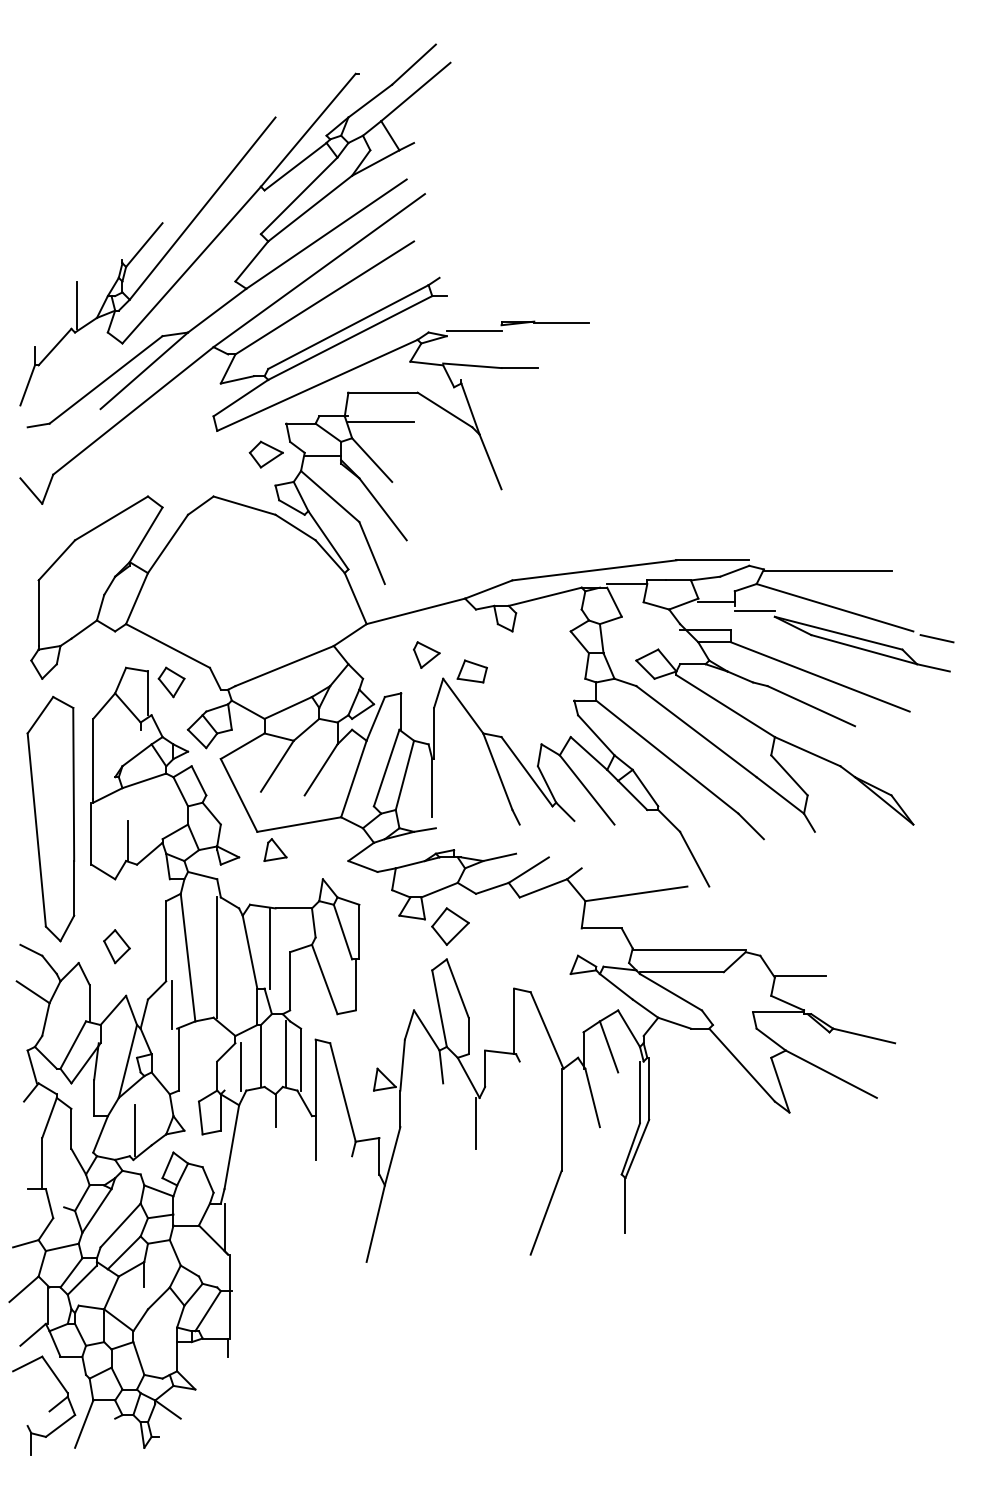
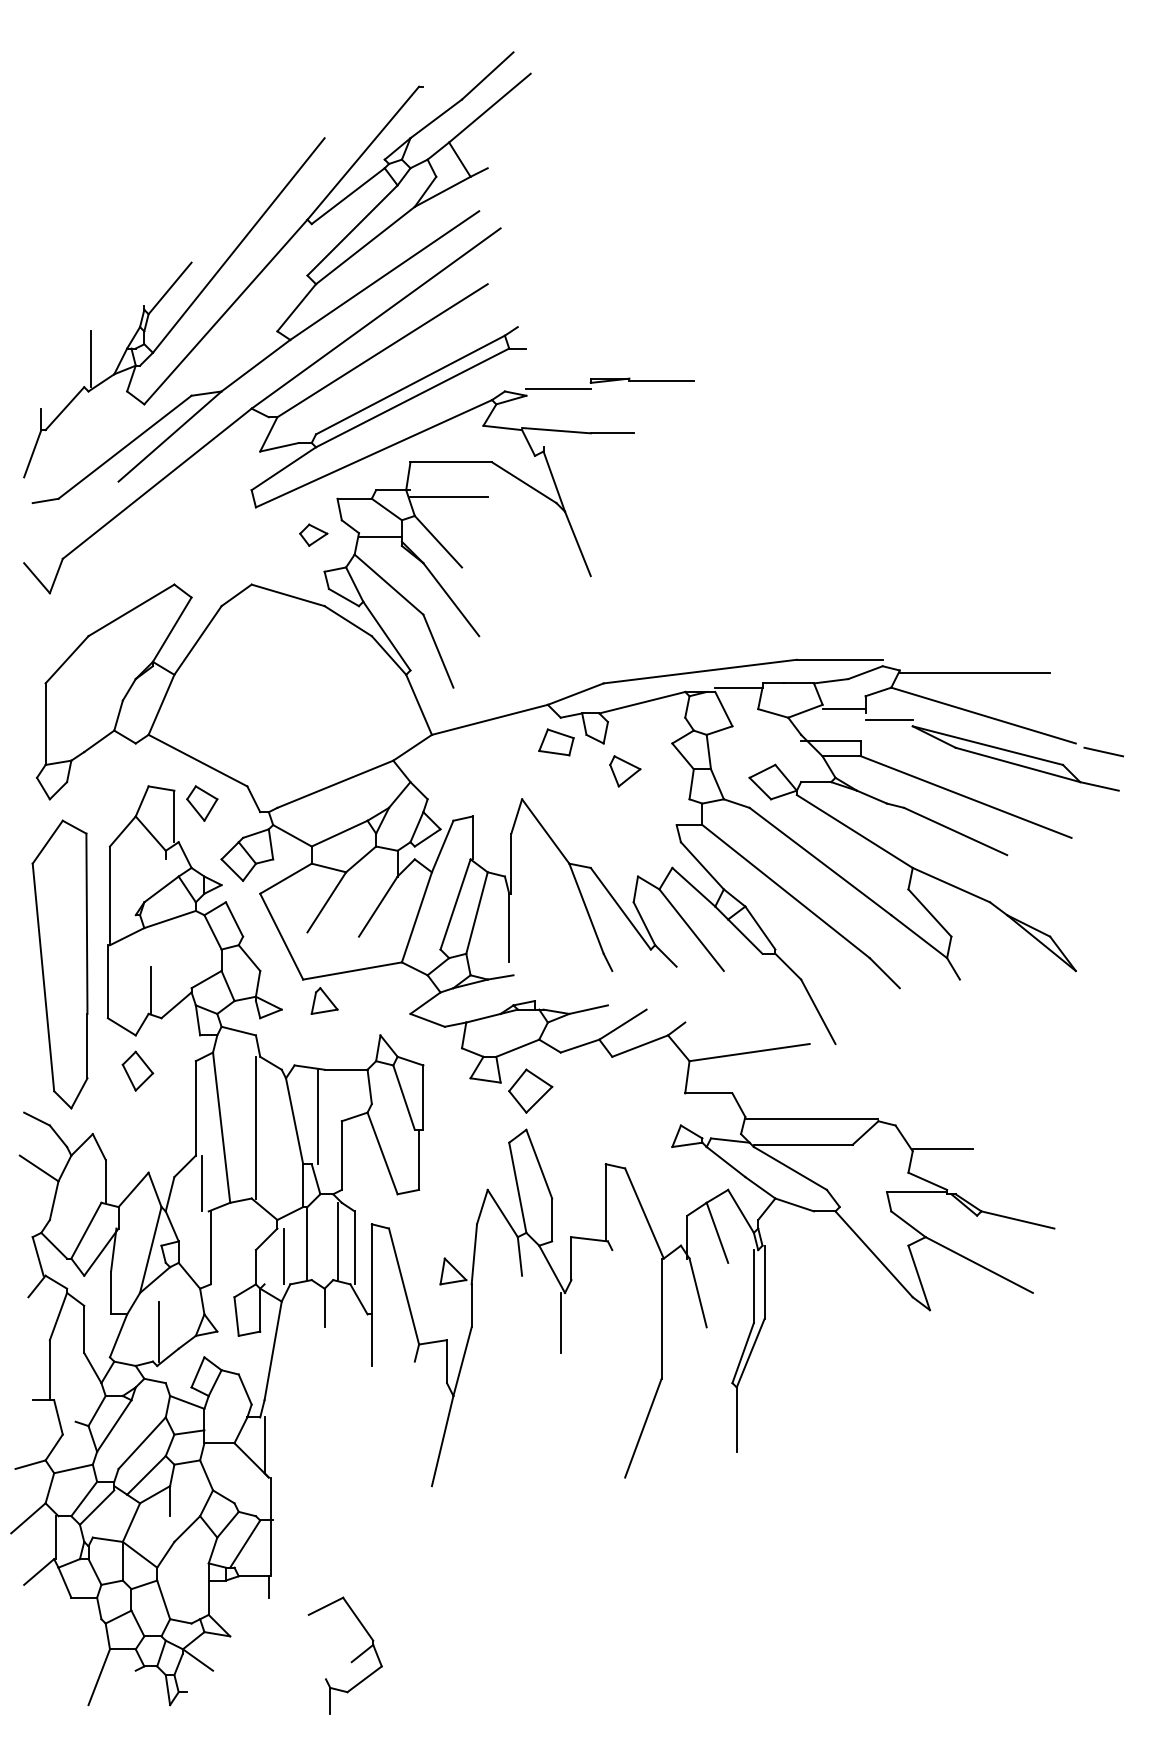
part: (265, 454) -> (312, 535), size x0.7
part: (426, 654) -> (624, 770), moved
part: (471, 671) -> (555, 742), moved
part: (116, 946) -> (137, 1071), moved
part: (49, 1410) -> (351, 1661), moved

